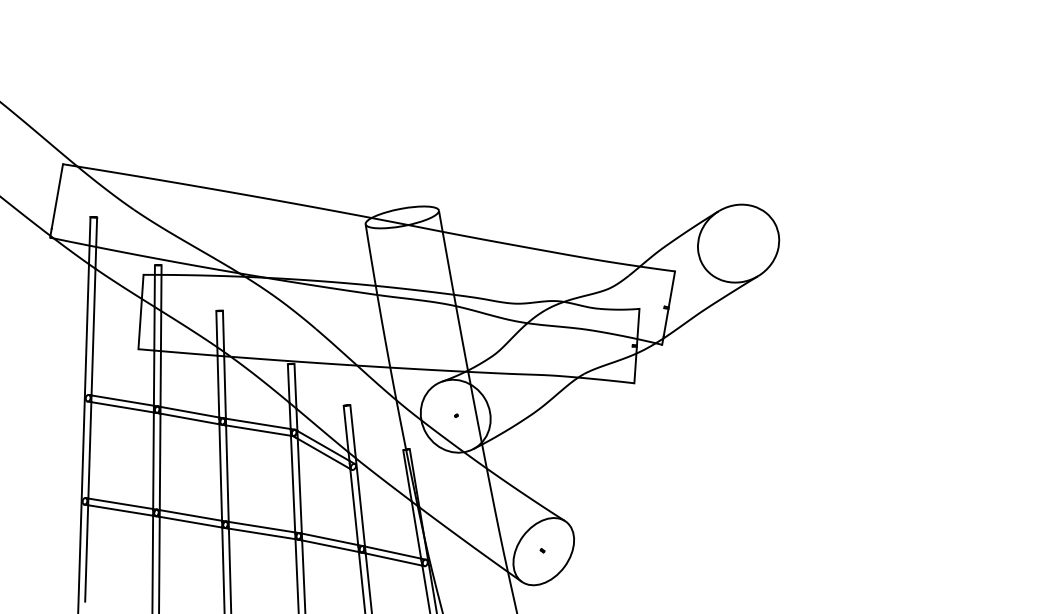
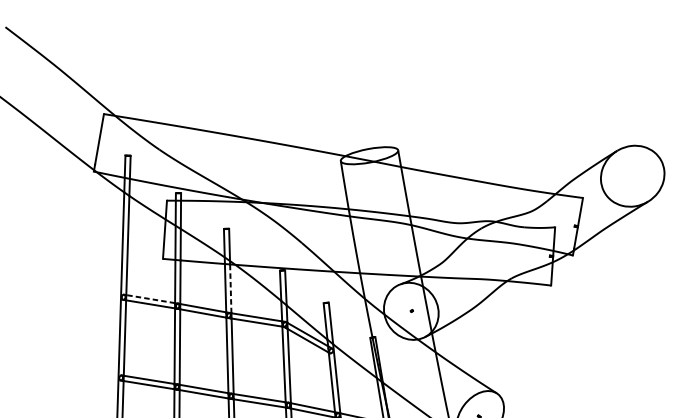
line: (225, 386) -> (231, 288), solid -> dashed
line: (121, 400) -> (149, 299), solid -> dashed

